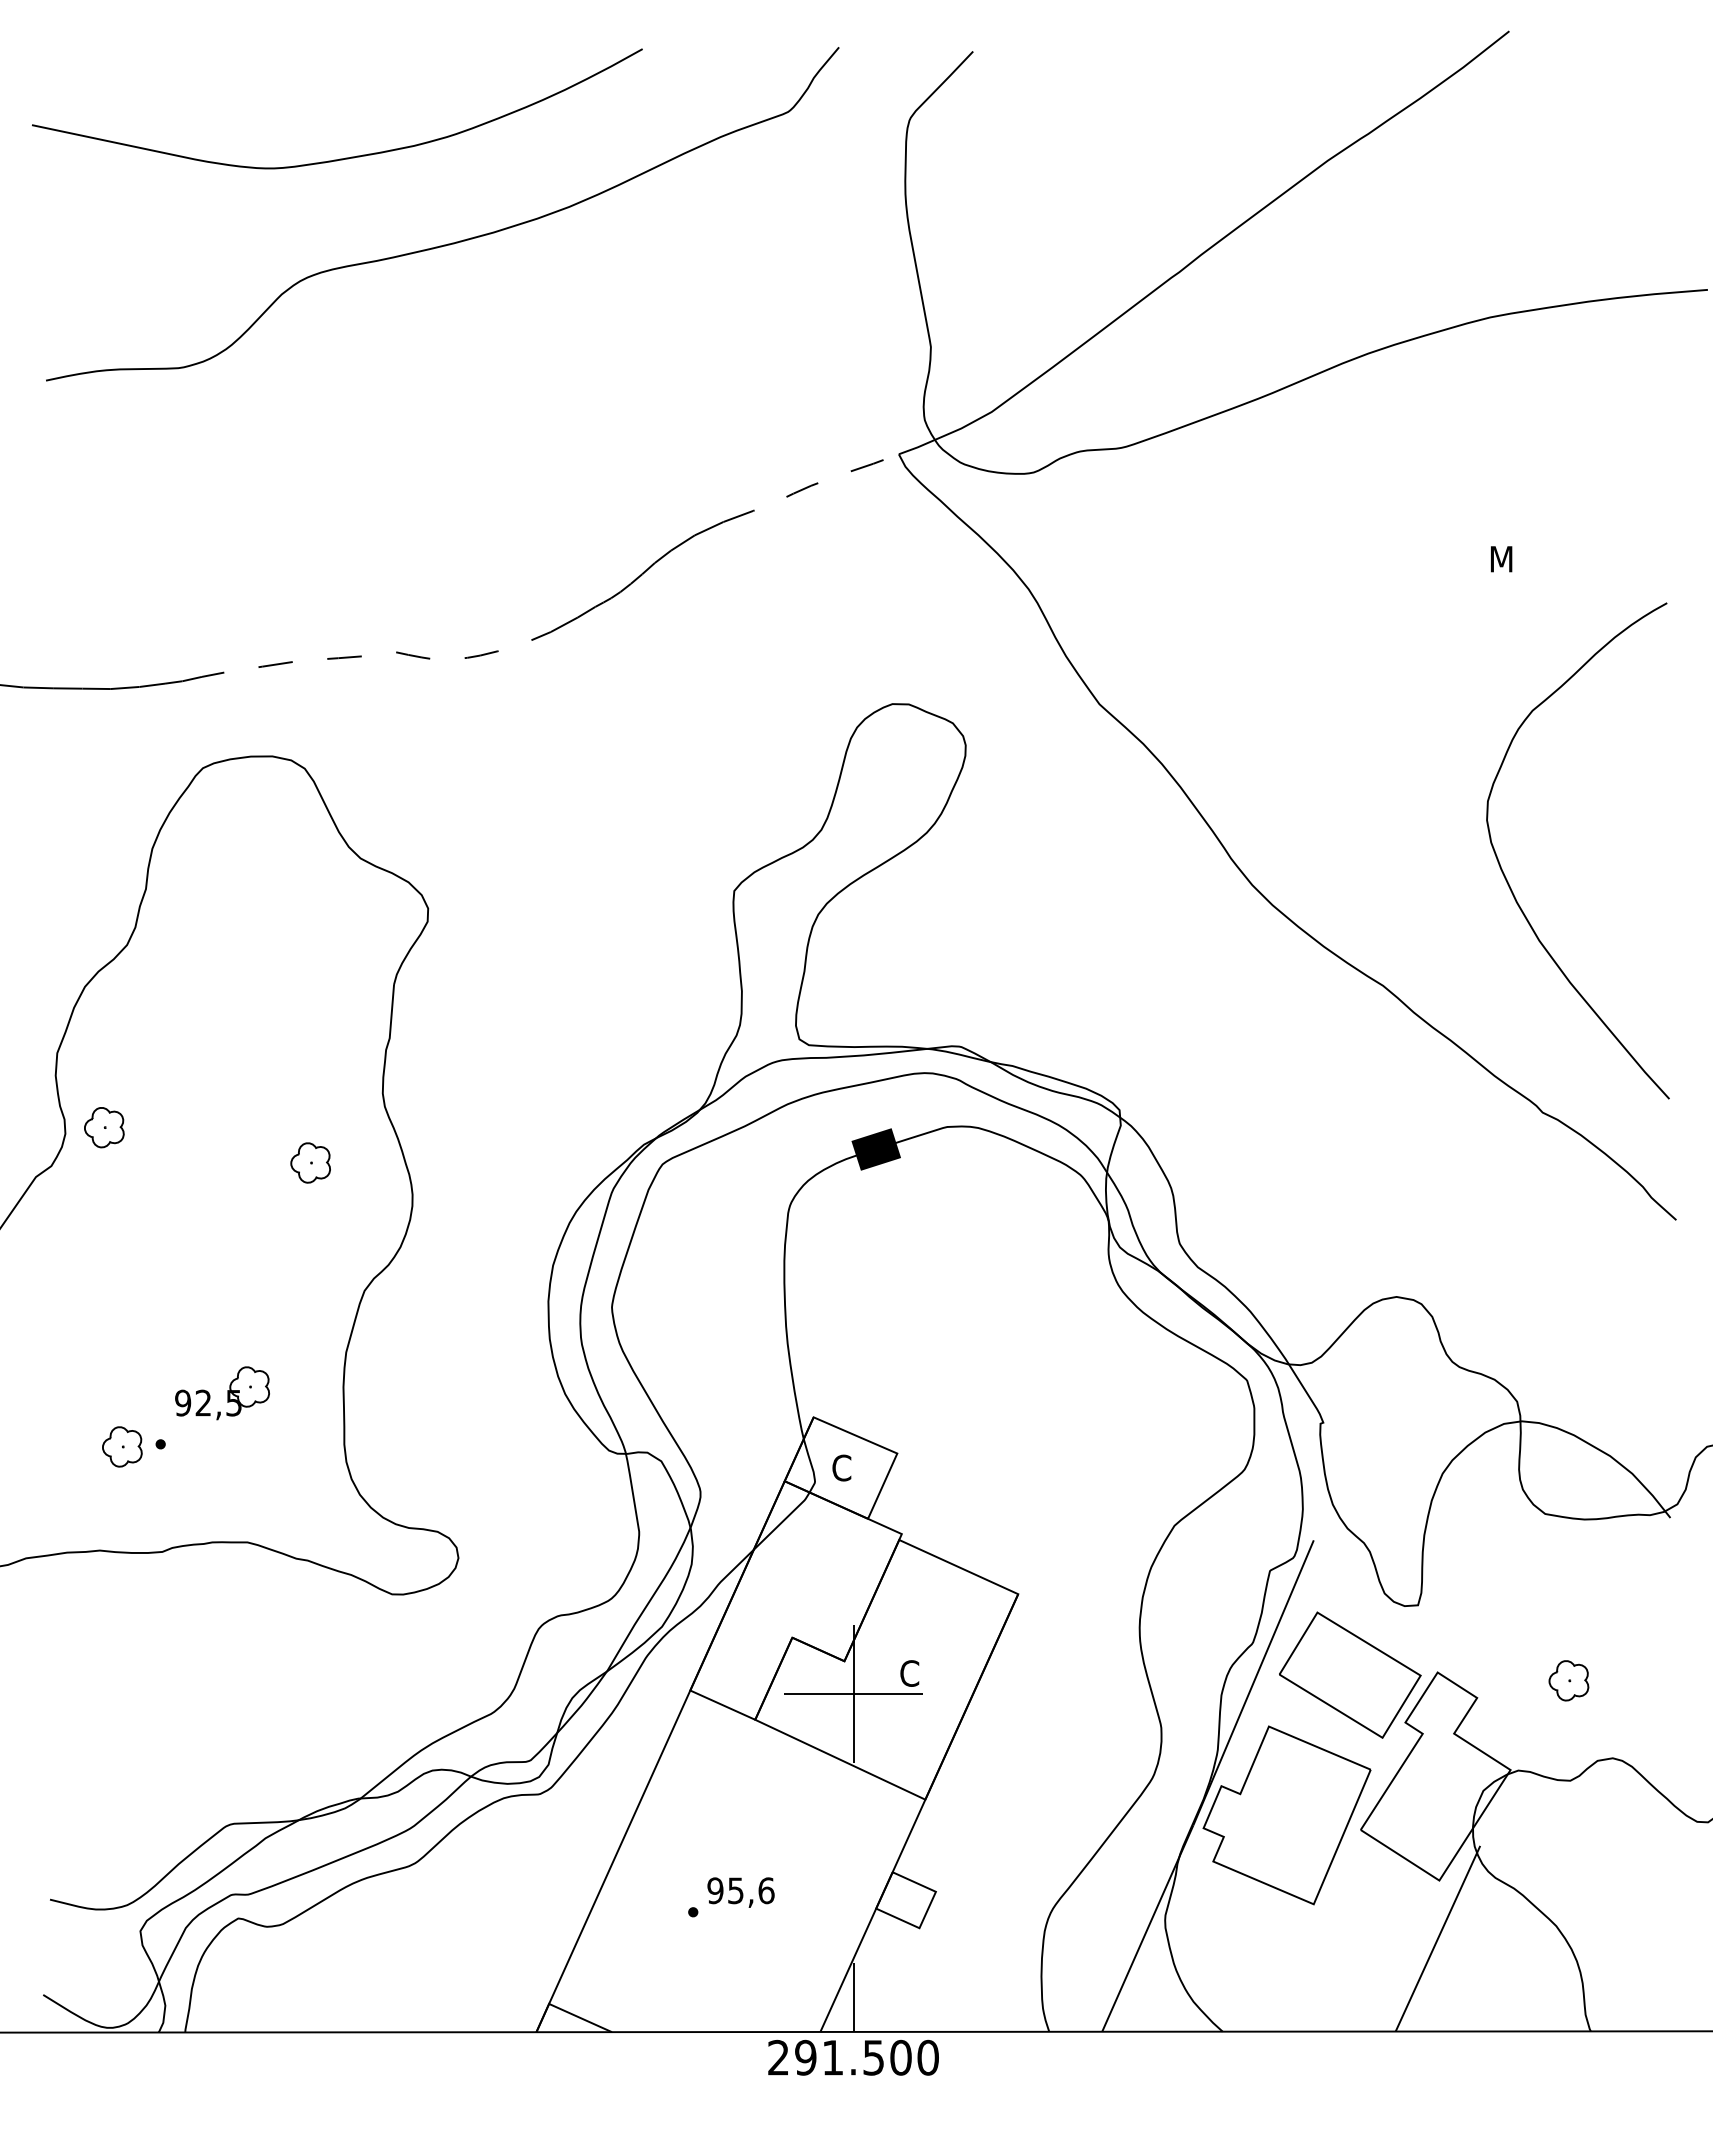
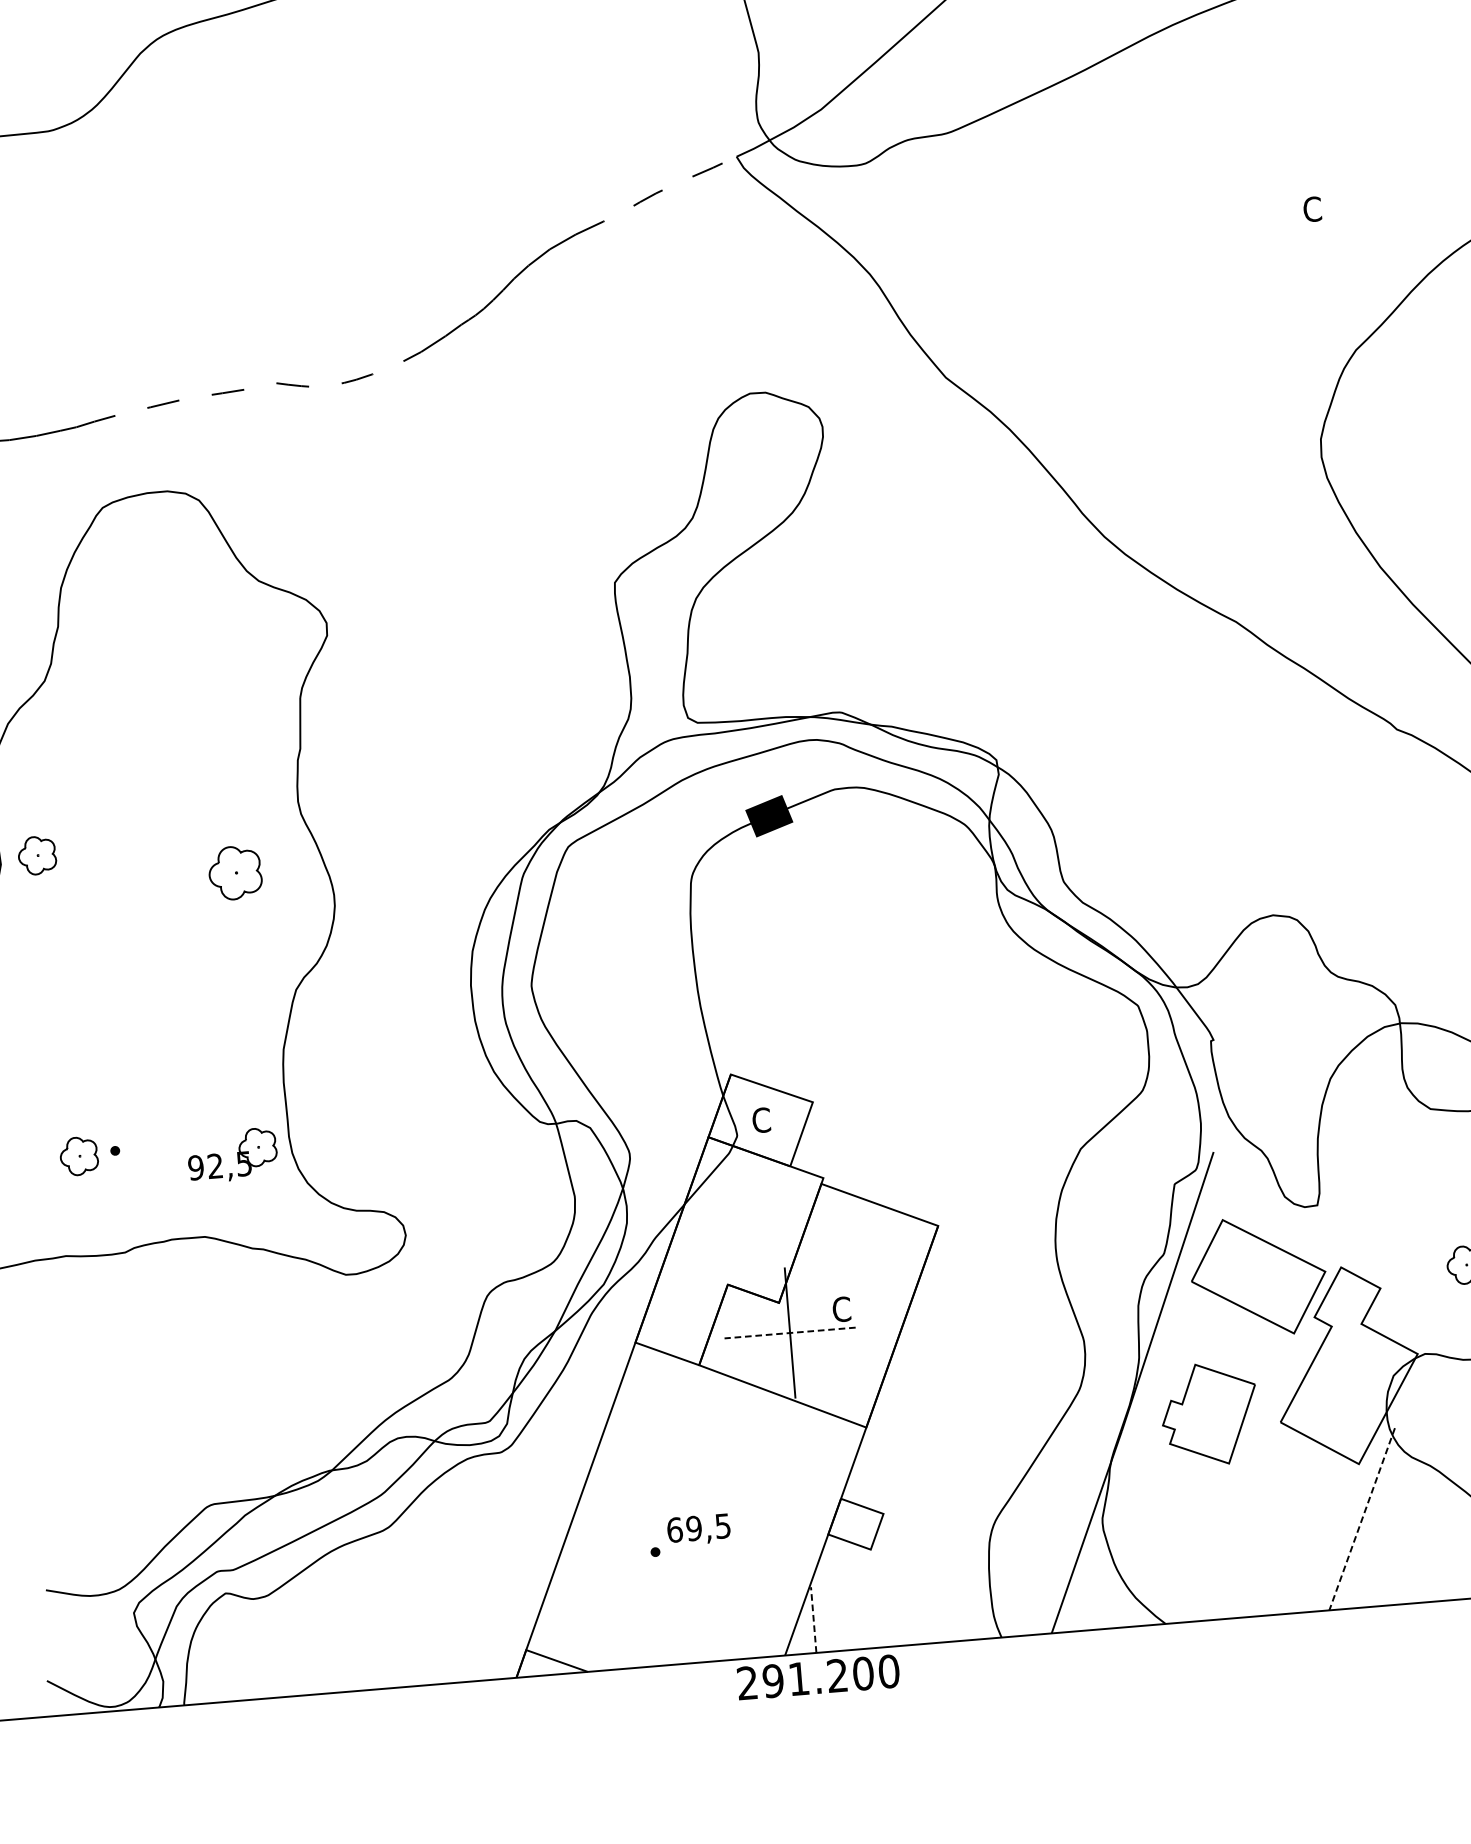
text: (1500, 558) -> (1313, 208), M -> C
part: (310, 1162) -> (235, 872), size x1.4
part: (222, 1393) -> (232, 1155), moved
line: (853, 1693) -> (790, 1332), solid -> dashed
part: (1286, 1815) -> (1209, 1414), size x0.6
text: (740, 1890) -> (698, 1527), 95,6 -> 69,5
line: (1438, 1938) -> (1362, 1519), solid -> dashed
line: (853, 1997) -> (813, 1620), solid -> dashed
text: (873, 2057) -> (837, 1675), 291.500 -> 291.200

